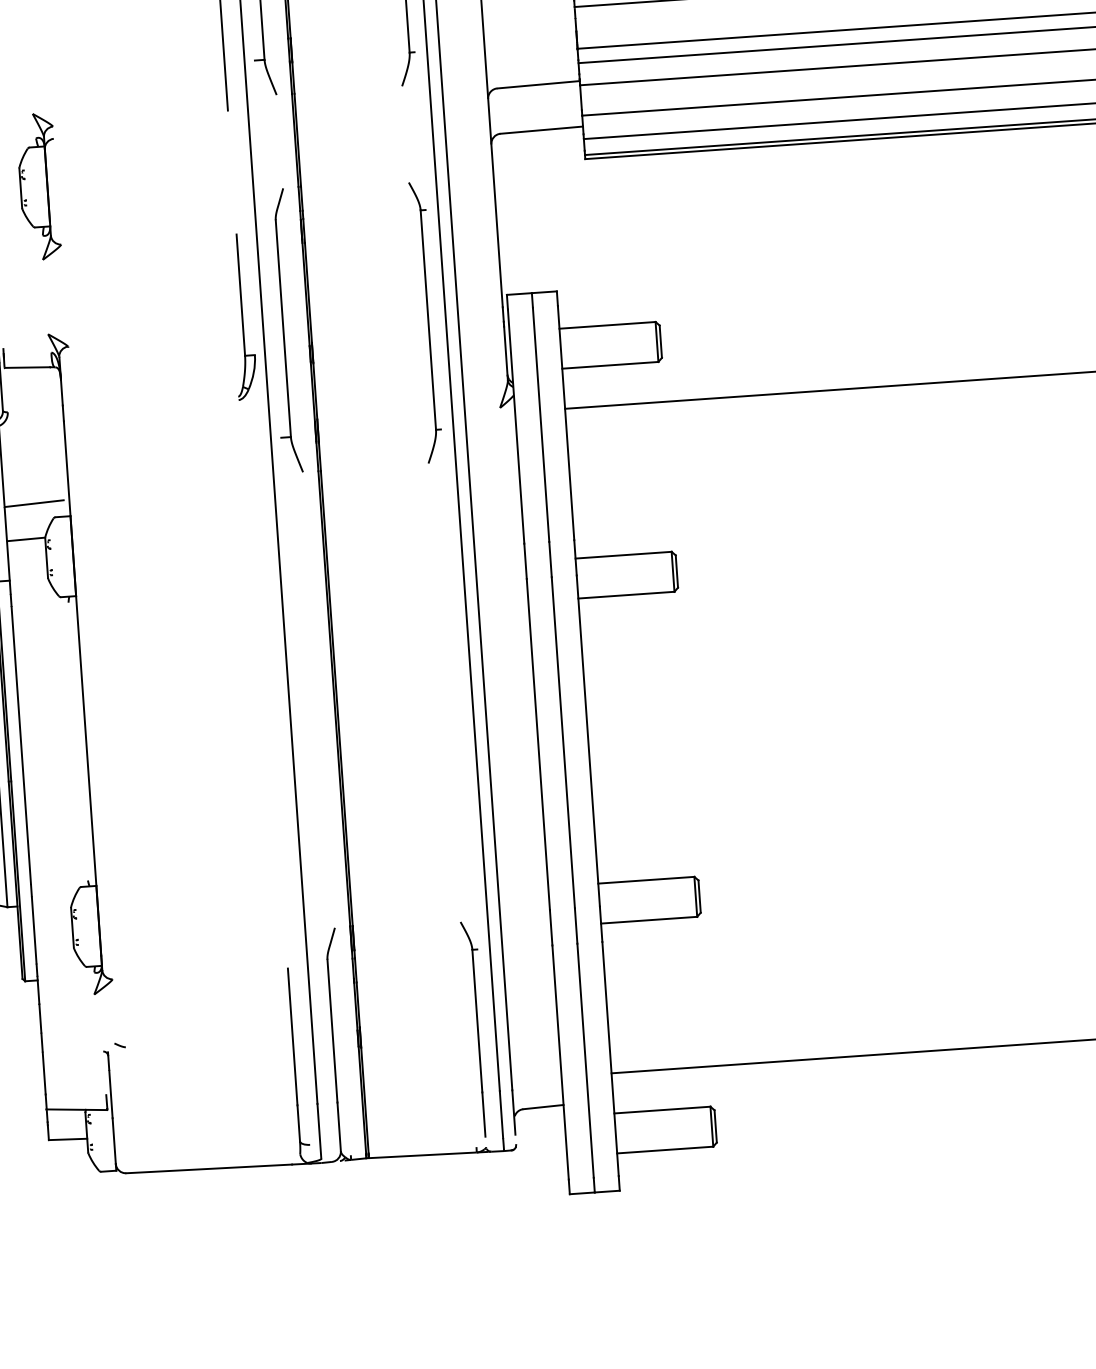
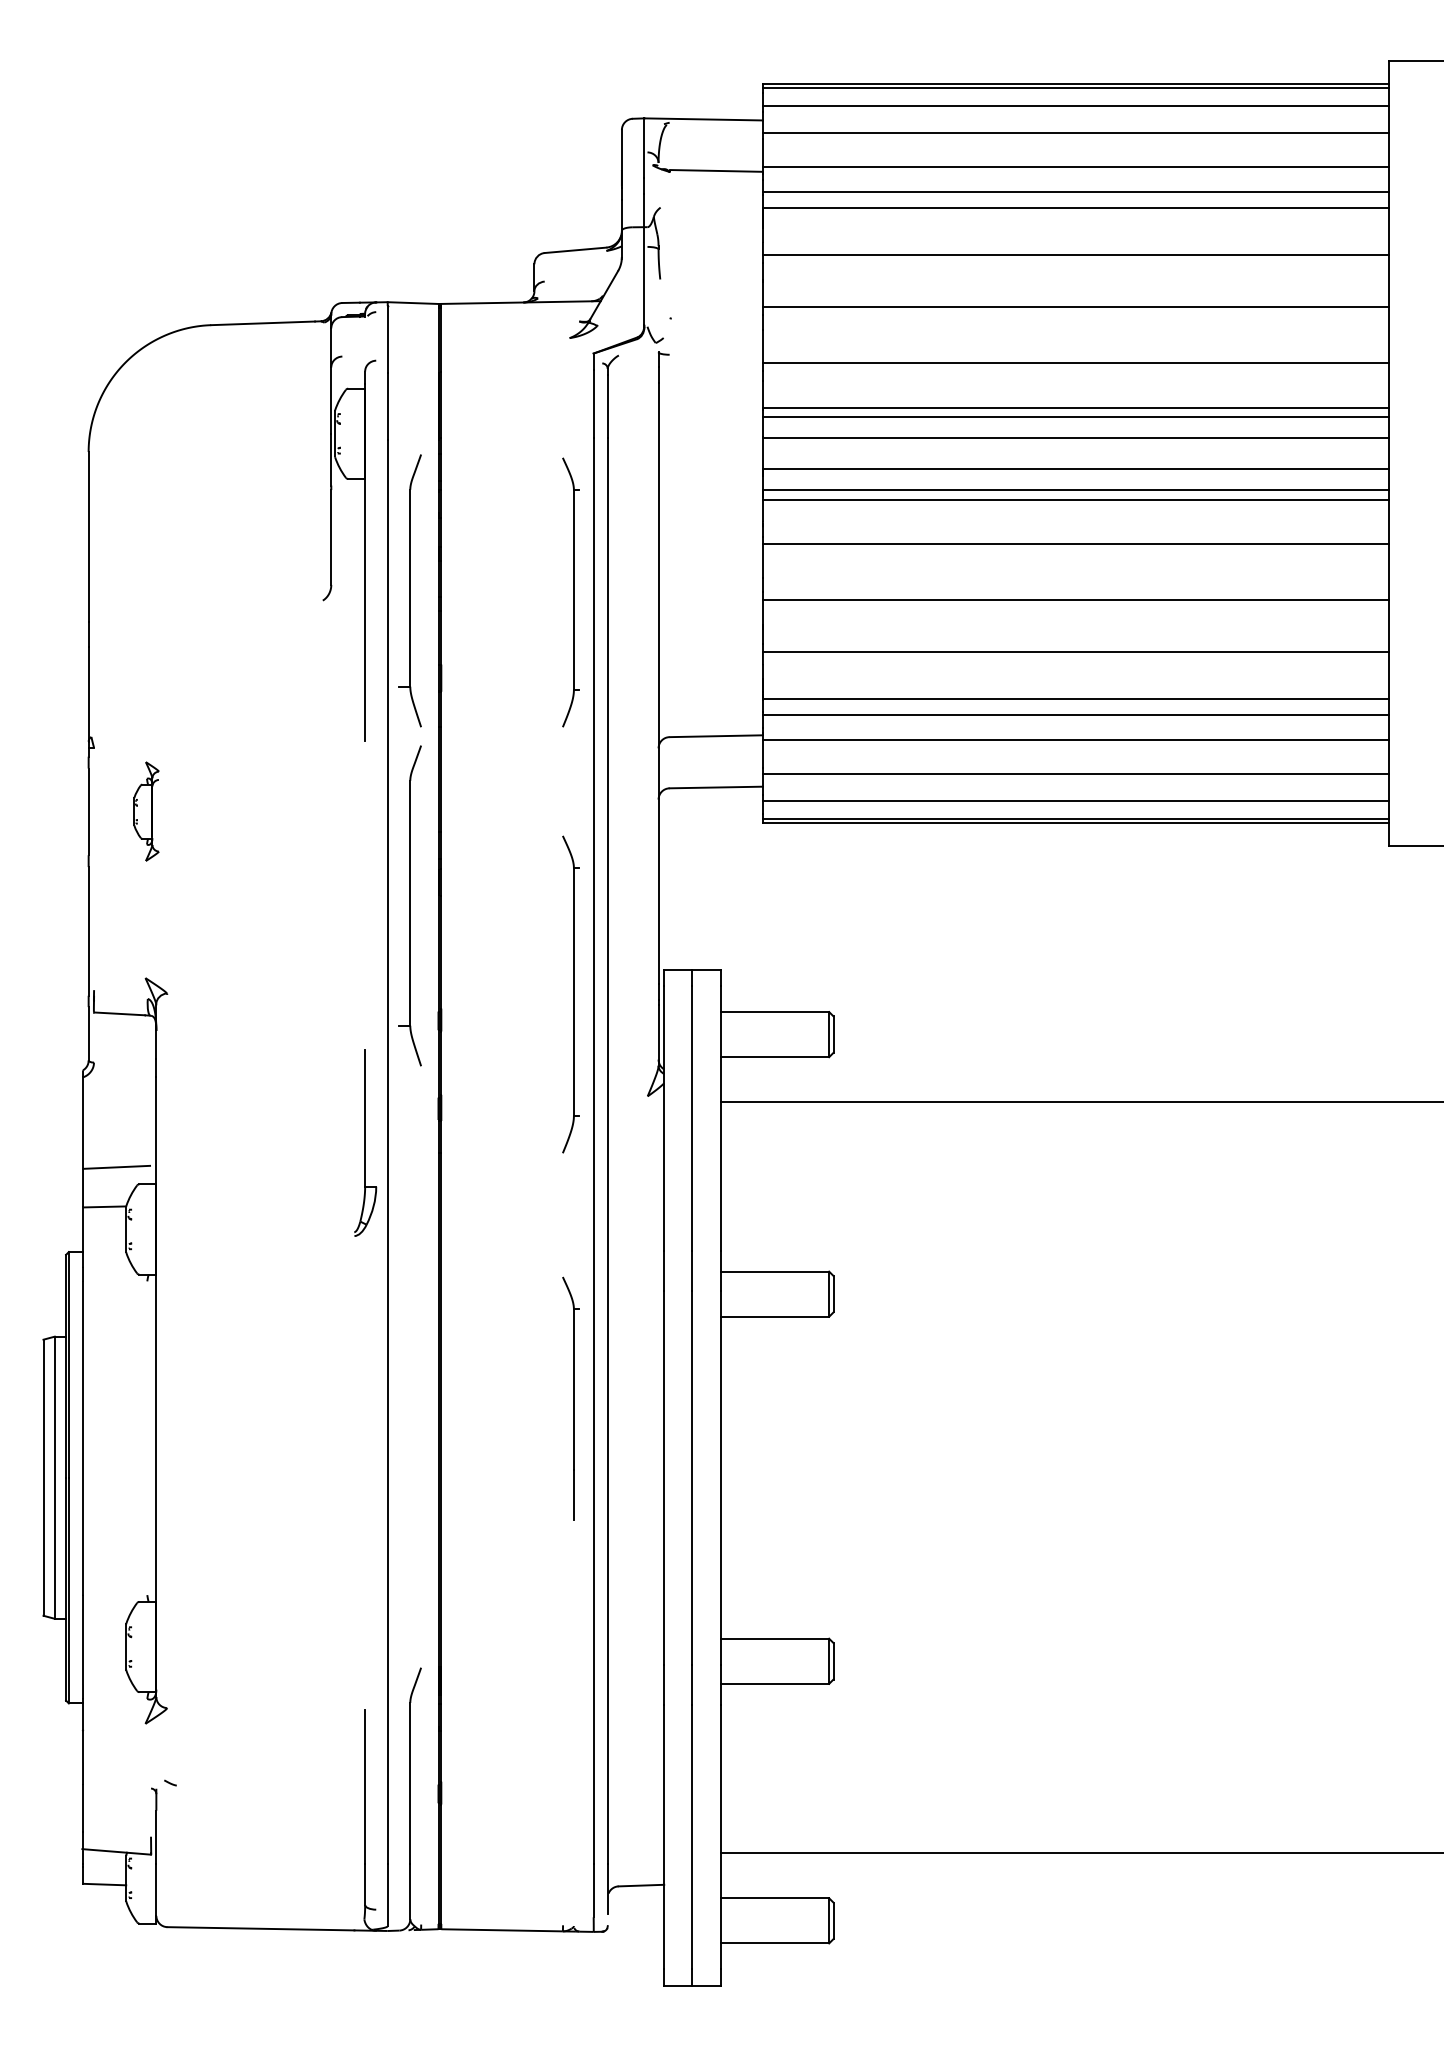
part: (38, 186) -> (146, 811), size x0.6
part: (242, 316) -> (365, 1142), moved
part: (282, 330) -> (409, 905), moved
part: (474, 1029) -> (570, 1398), moved

